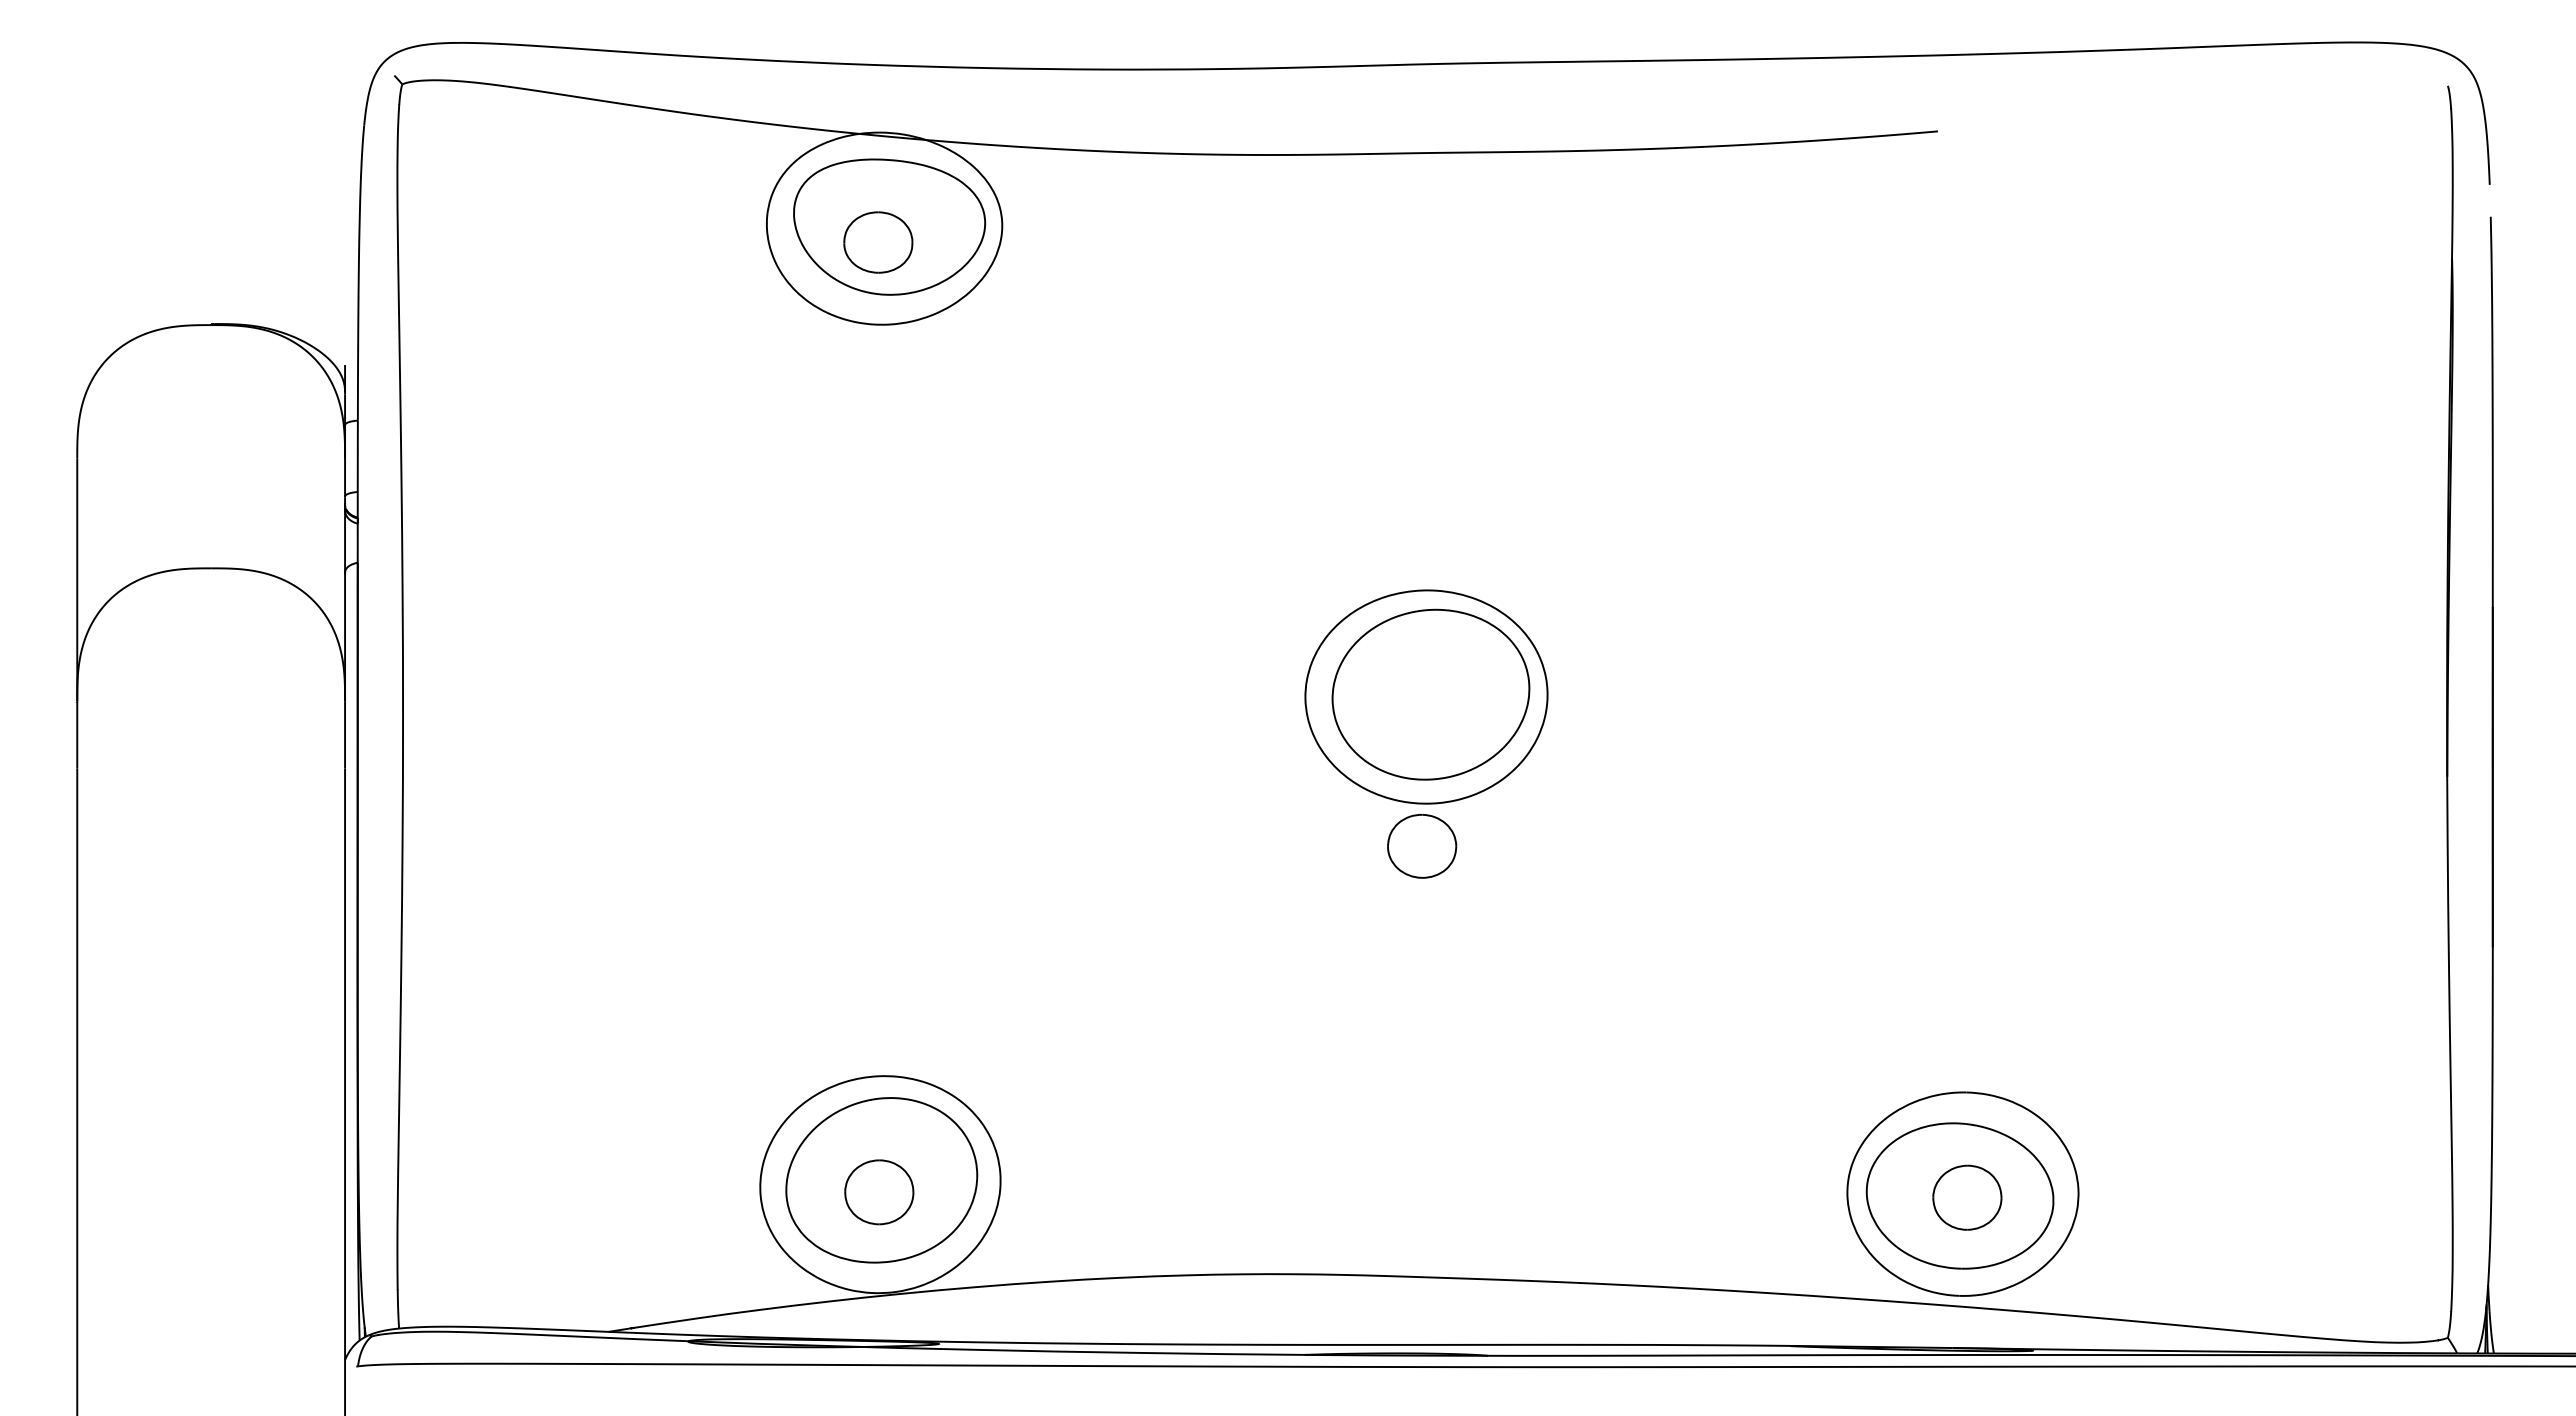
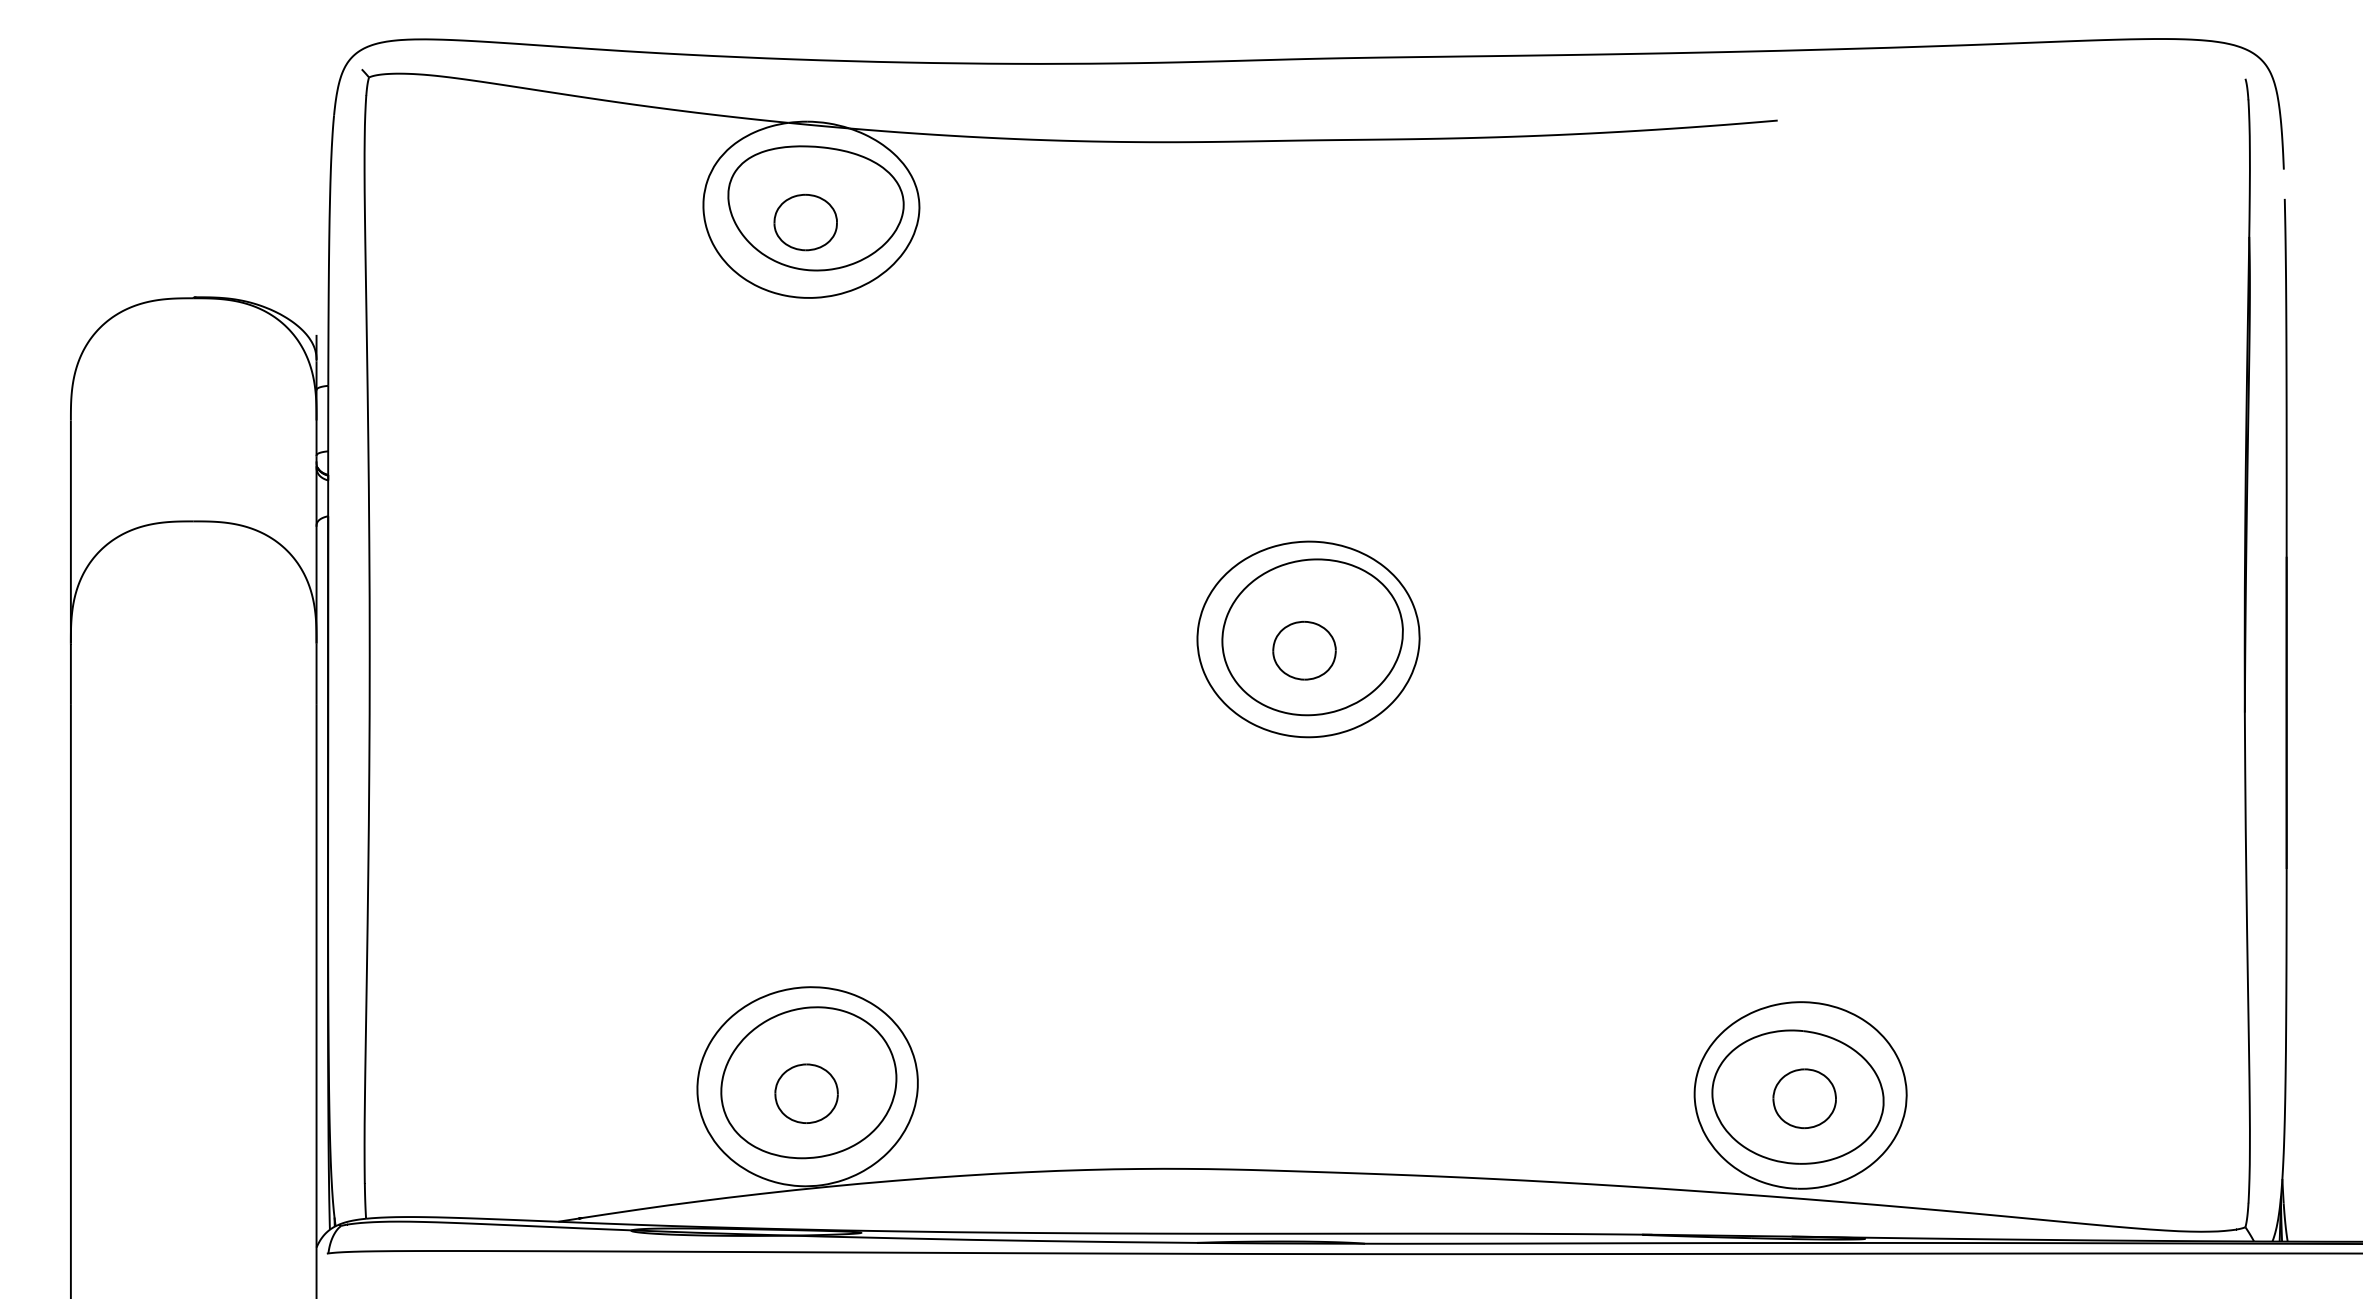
part: (1422, 846) -> (1304, 650), moved

